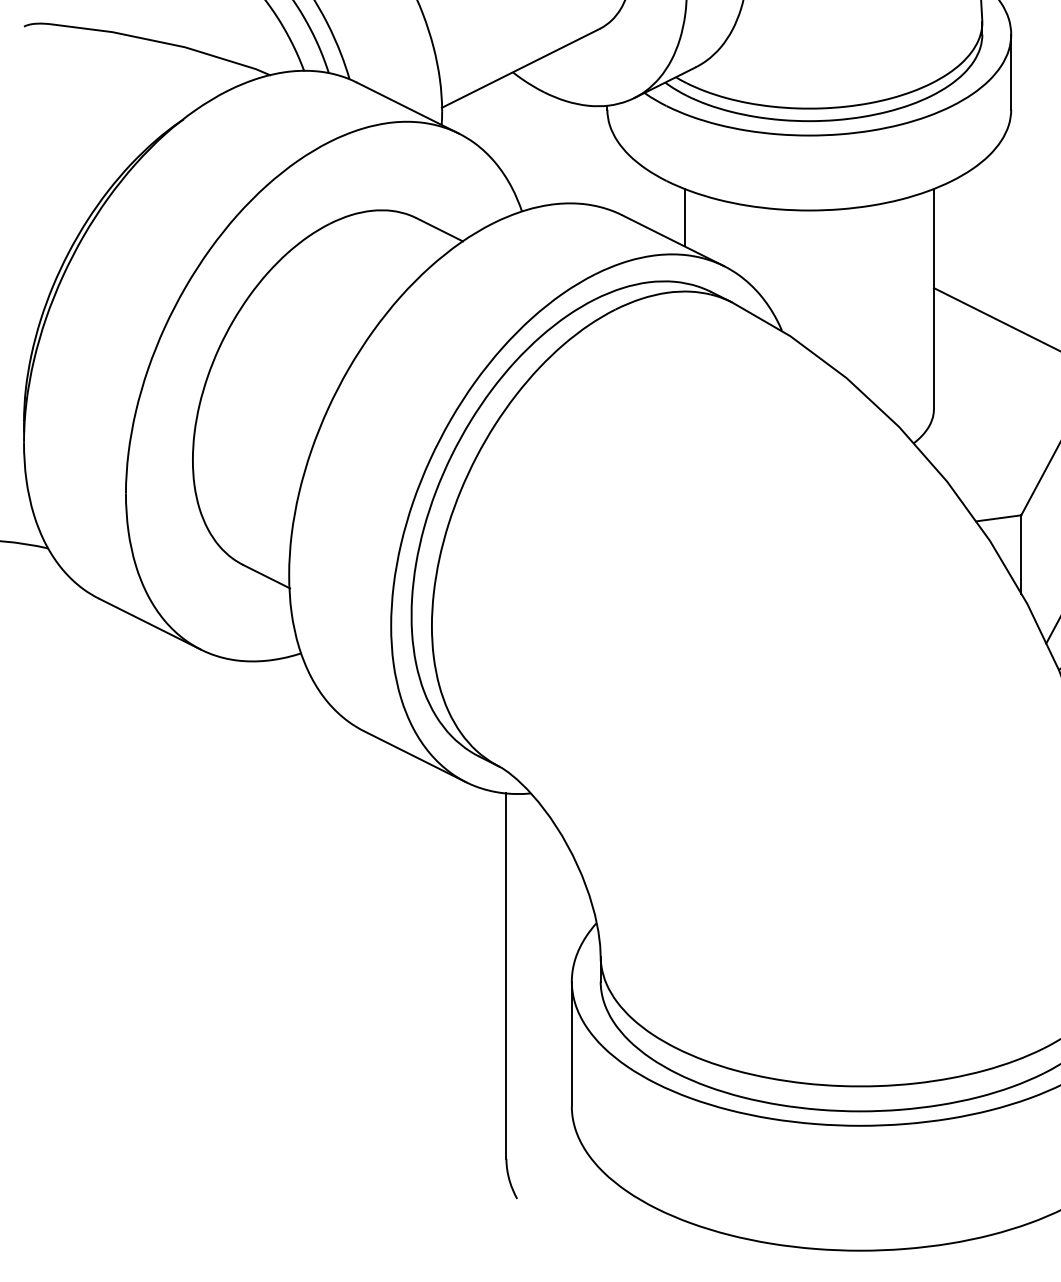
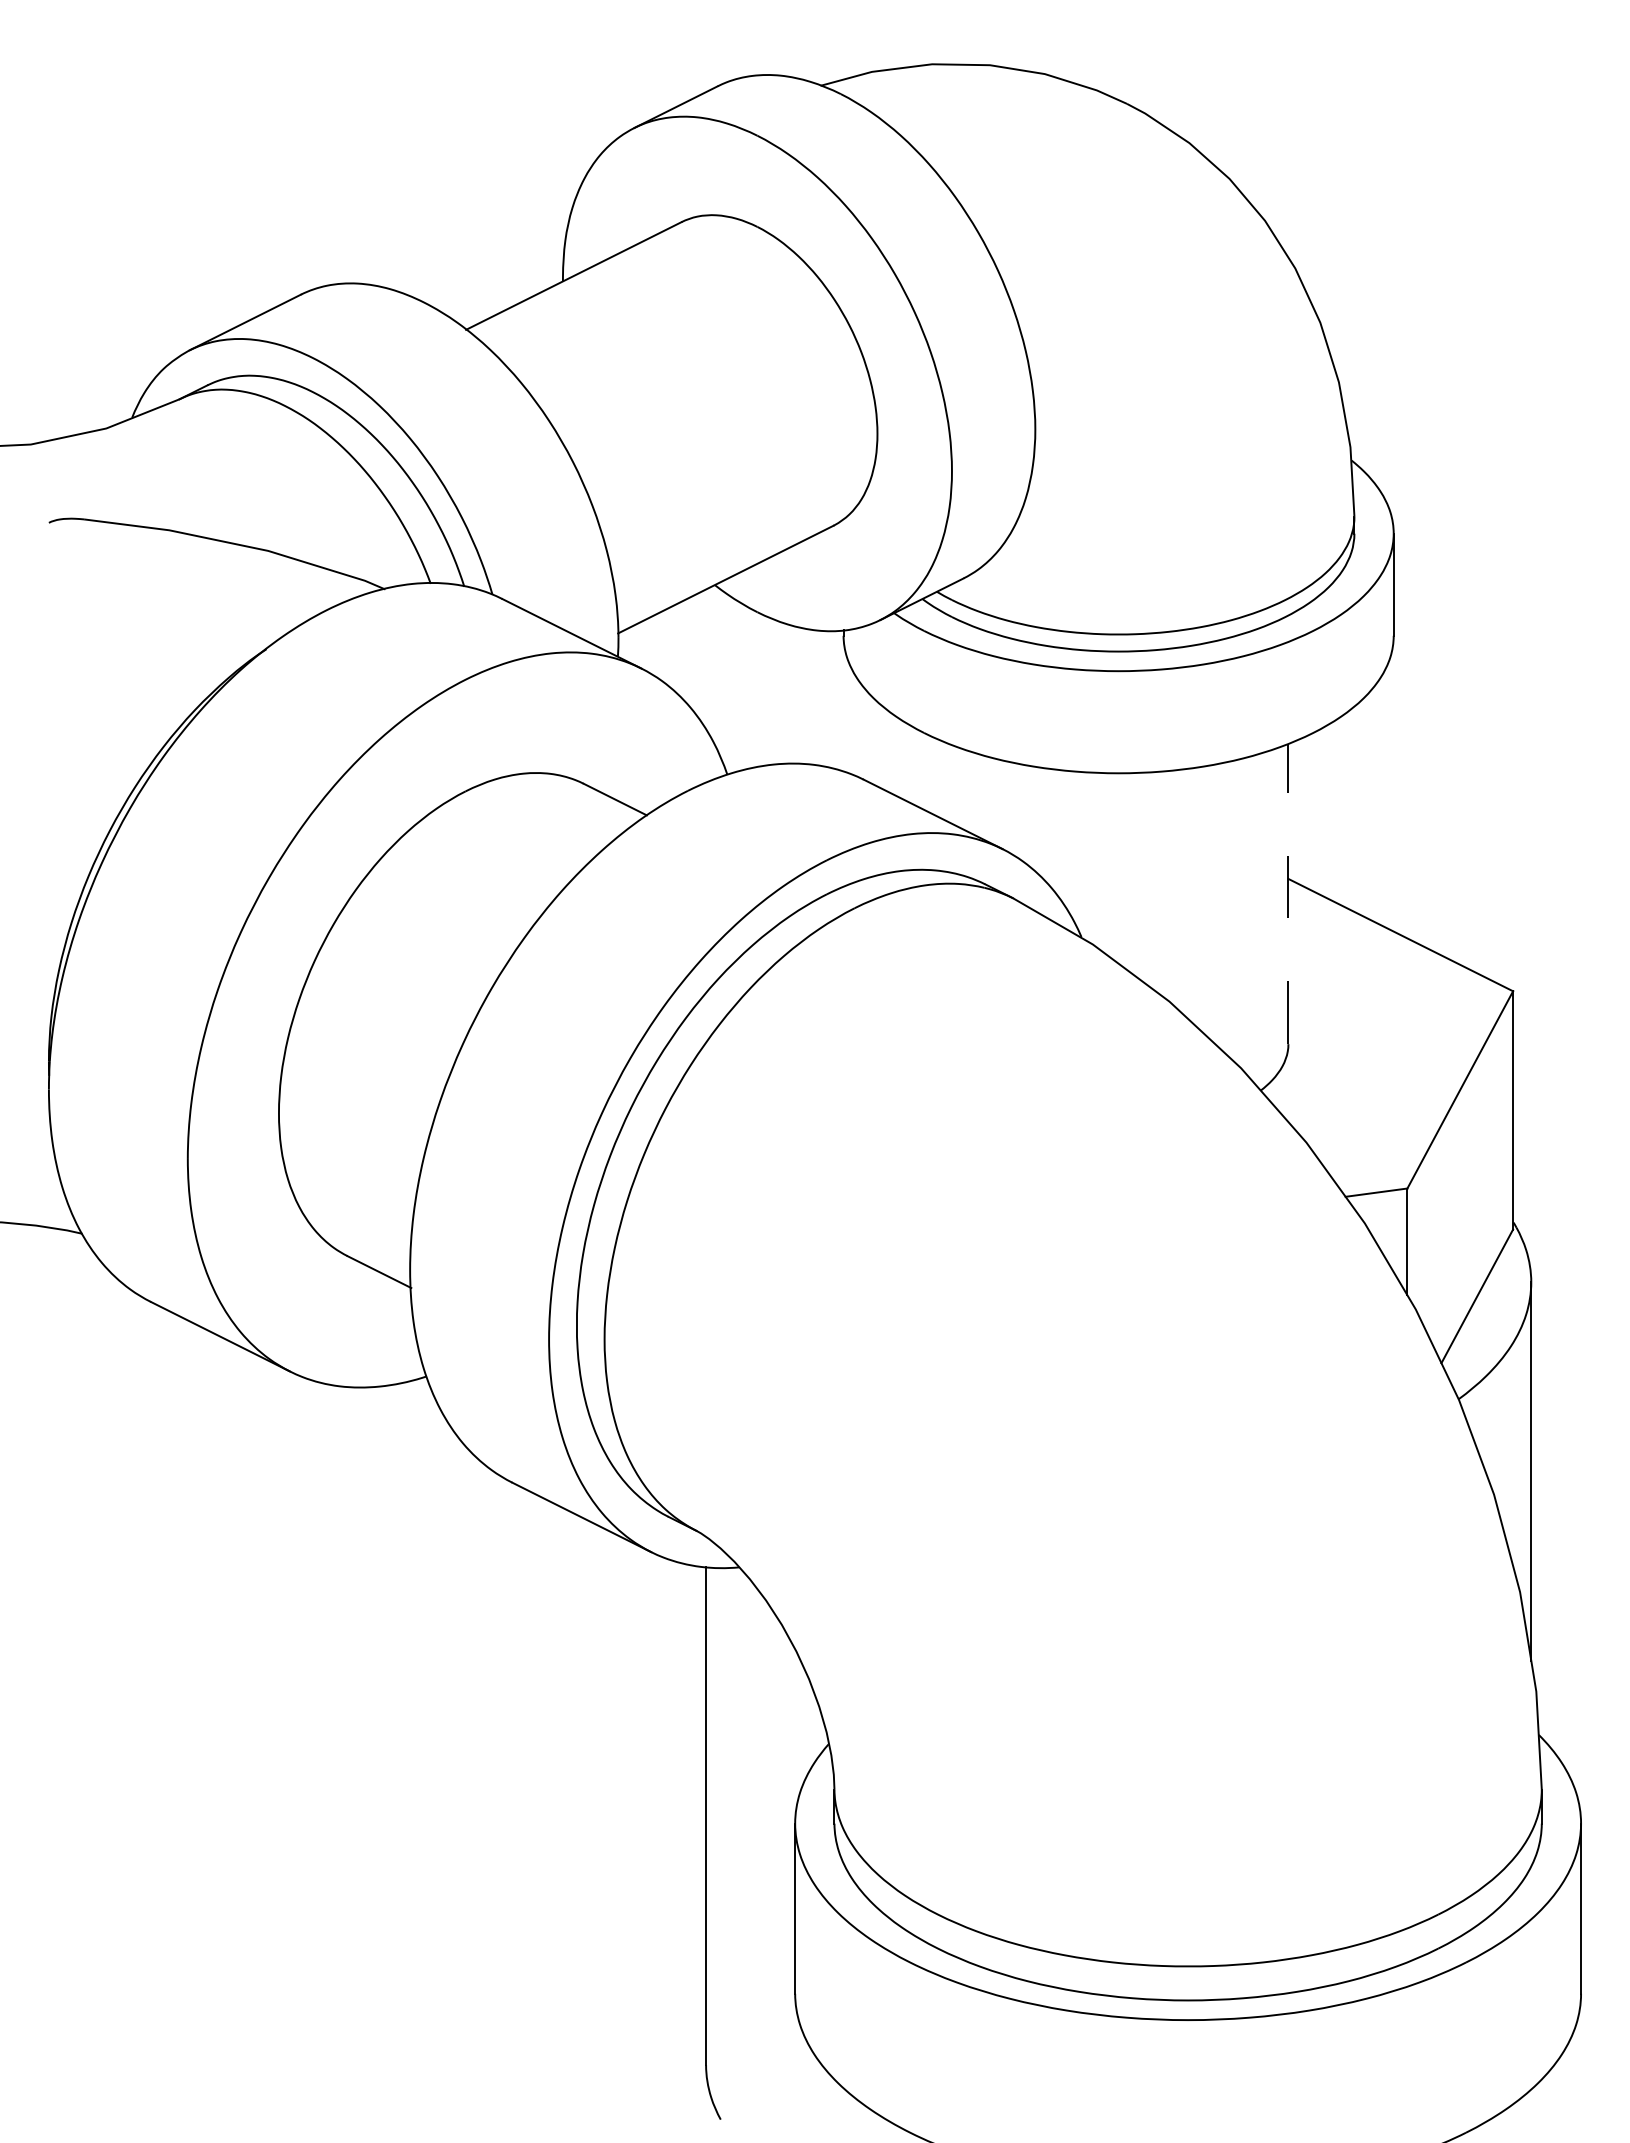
line: (684, 217) -> (948, 782), removed
line: (933, 298) -> (1288, 893), solid -> dashed

